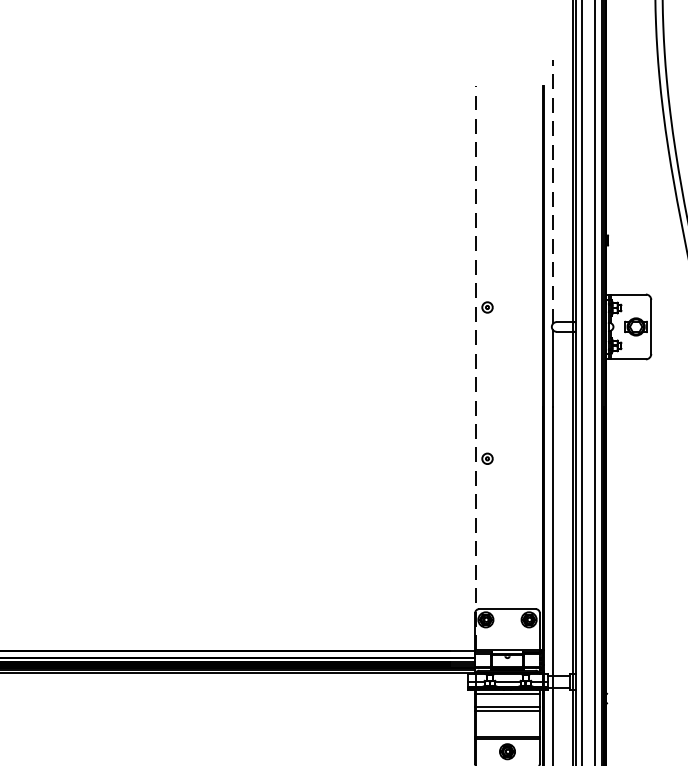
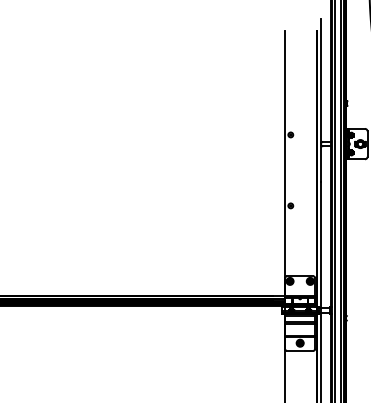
line: (553, 191) -> (321, 80), dashed -> solid
line: (476, 366) -> (285, 162), dashed -> solid

